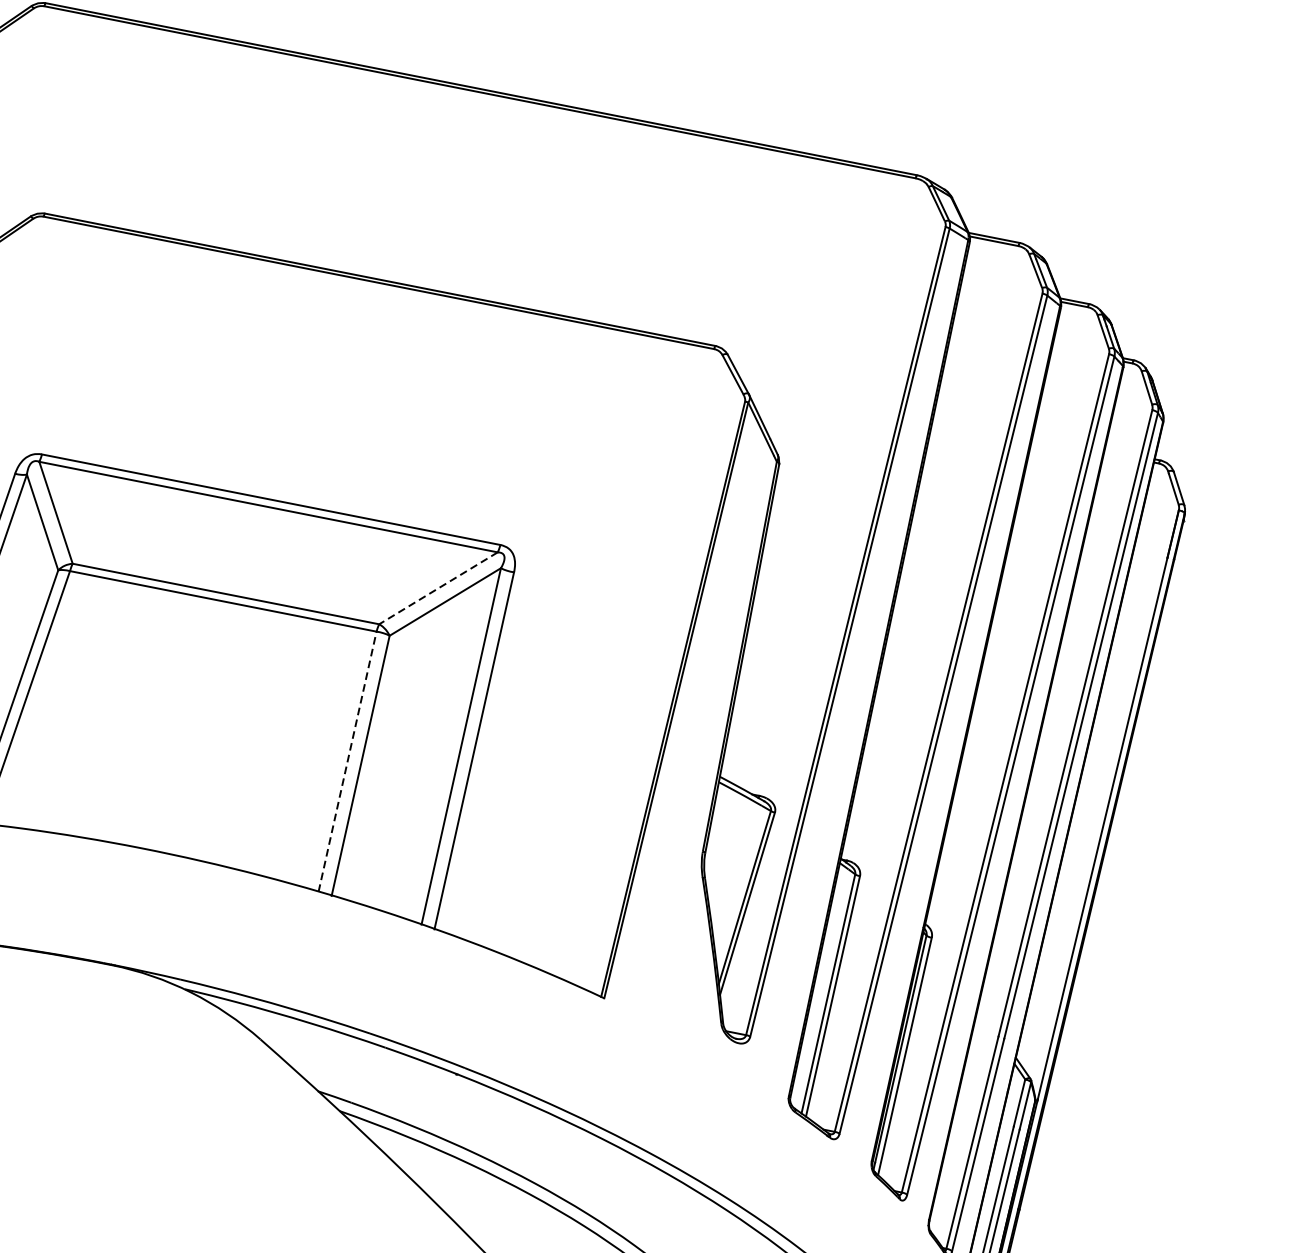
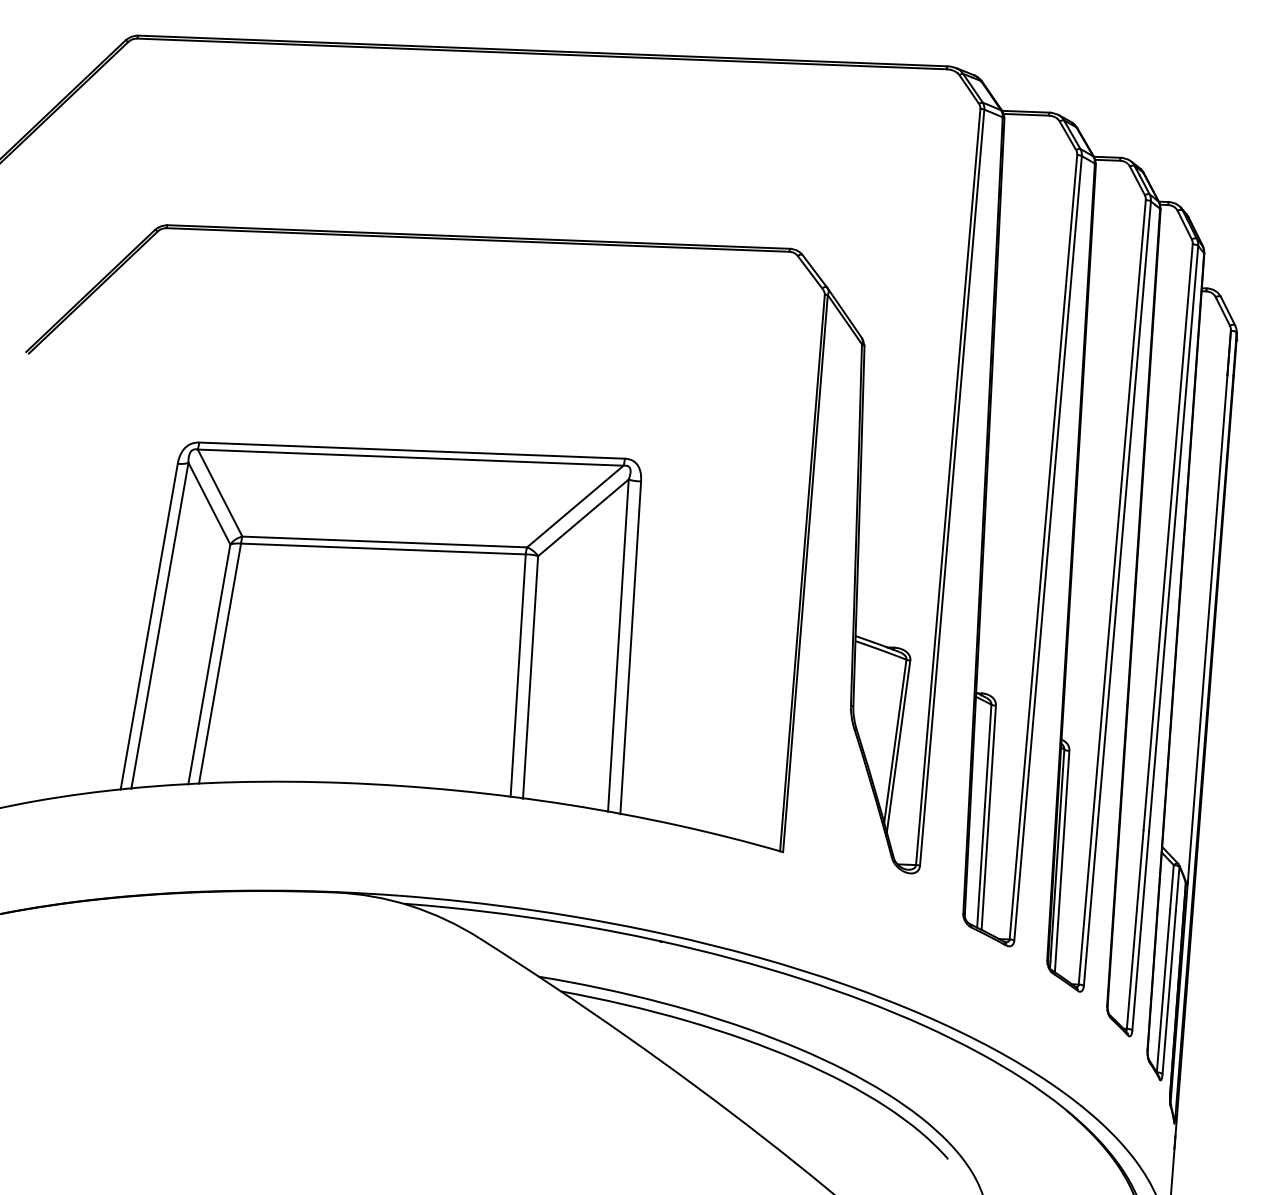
line: (437, 588) -> (574, 506), dashed -> solid
line: (347, 761) -> (518, 675), dashed -> solid

